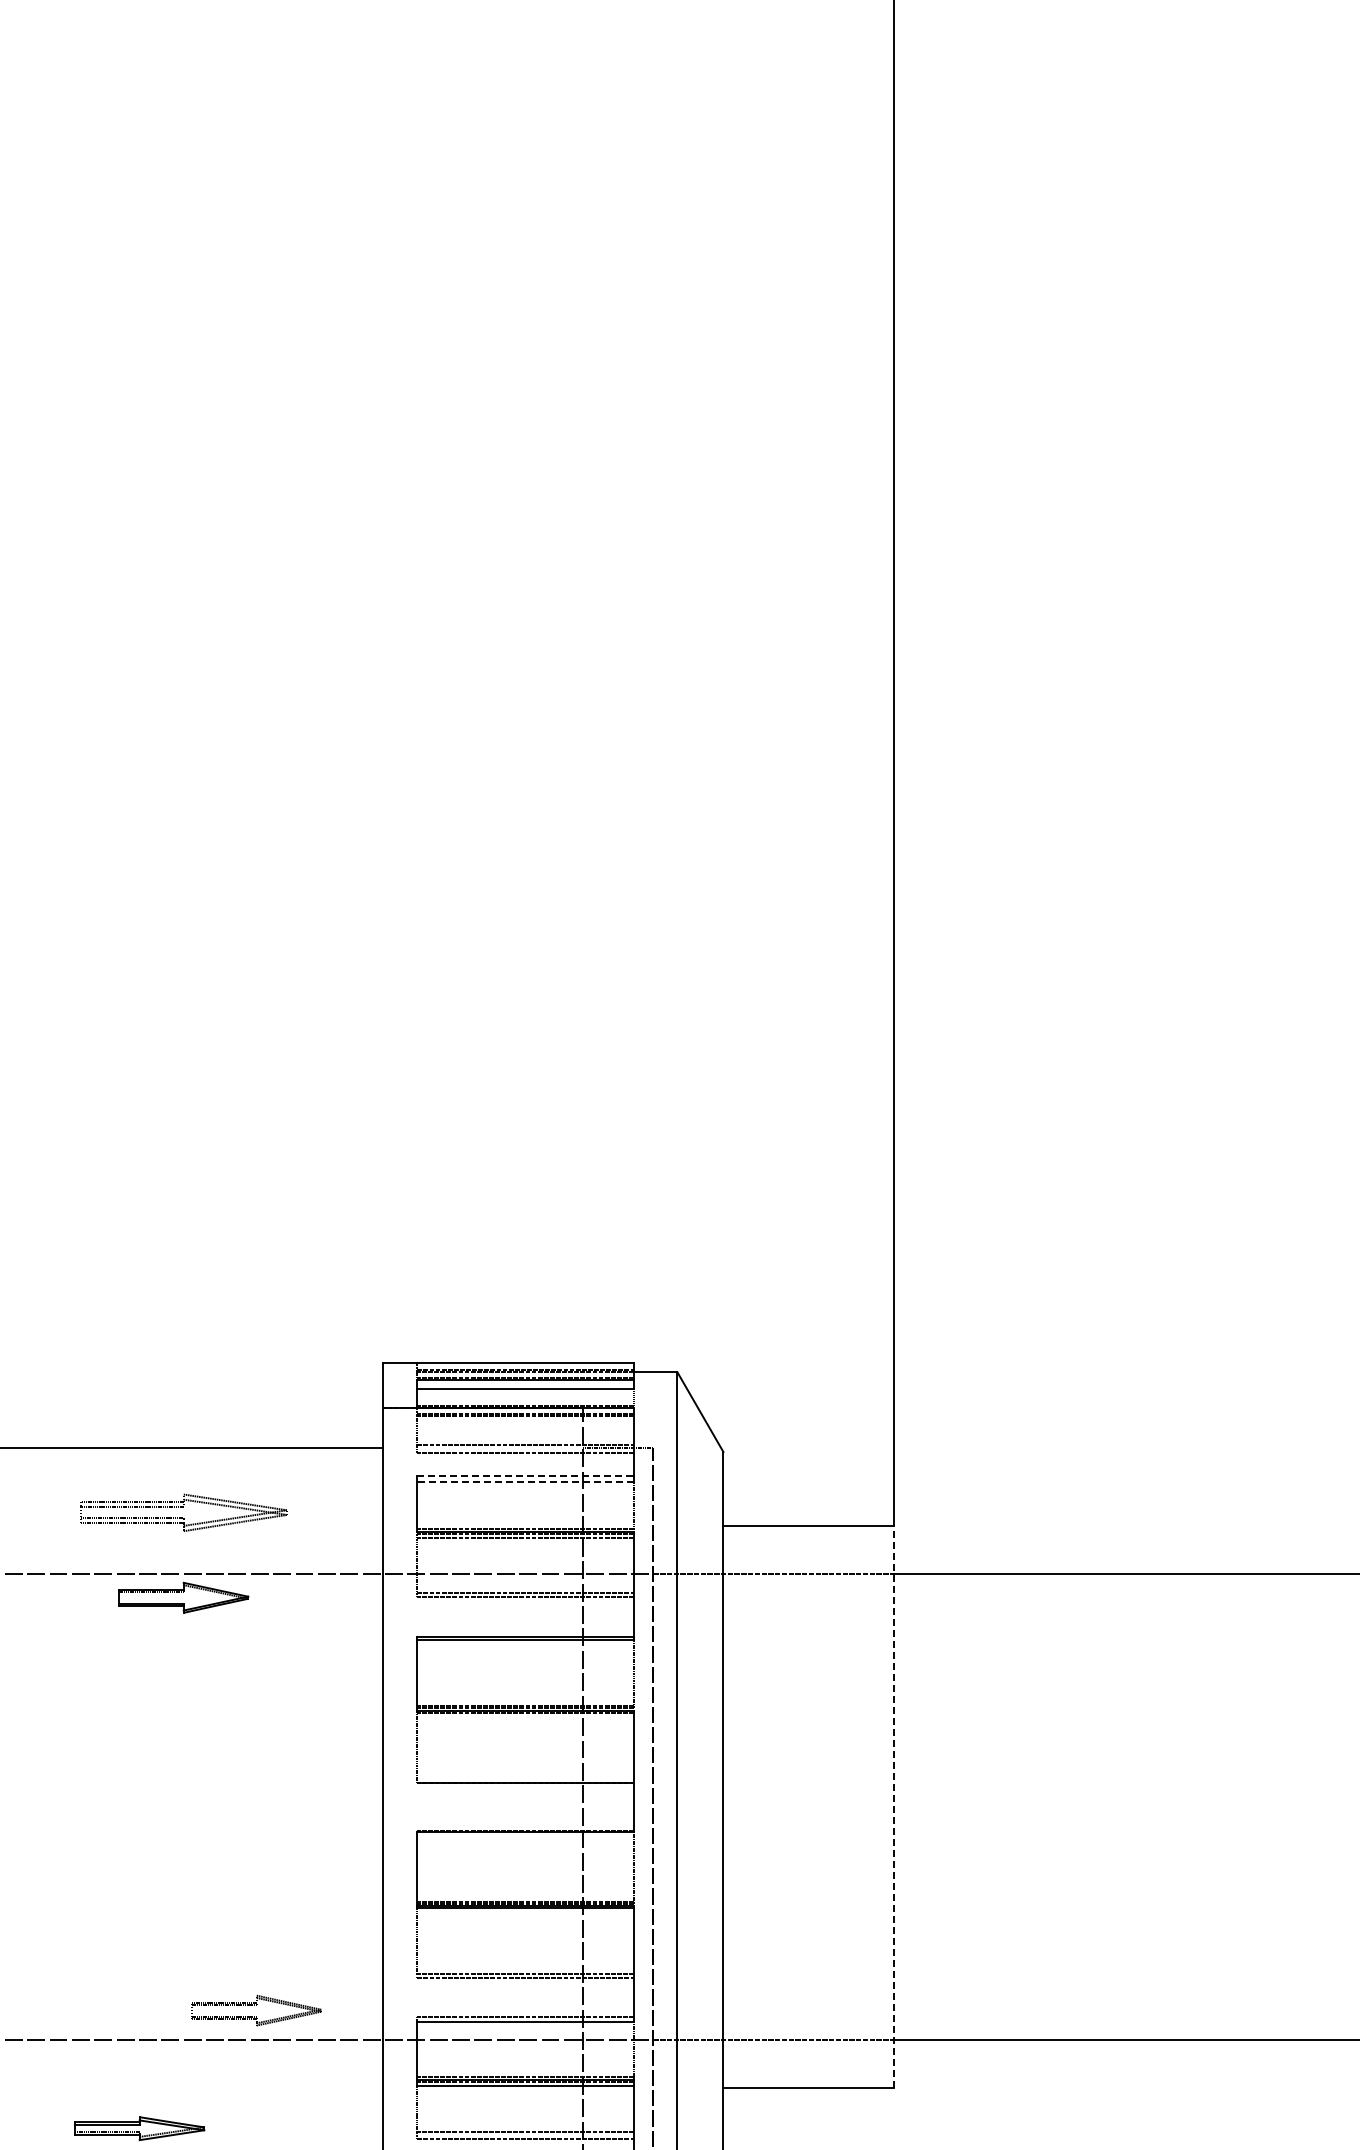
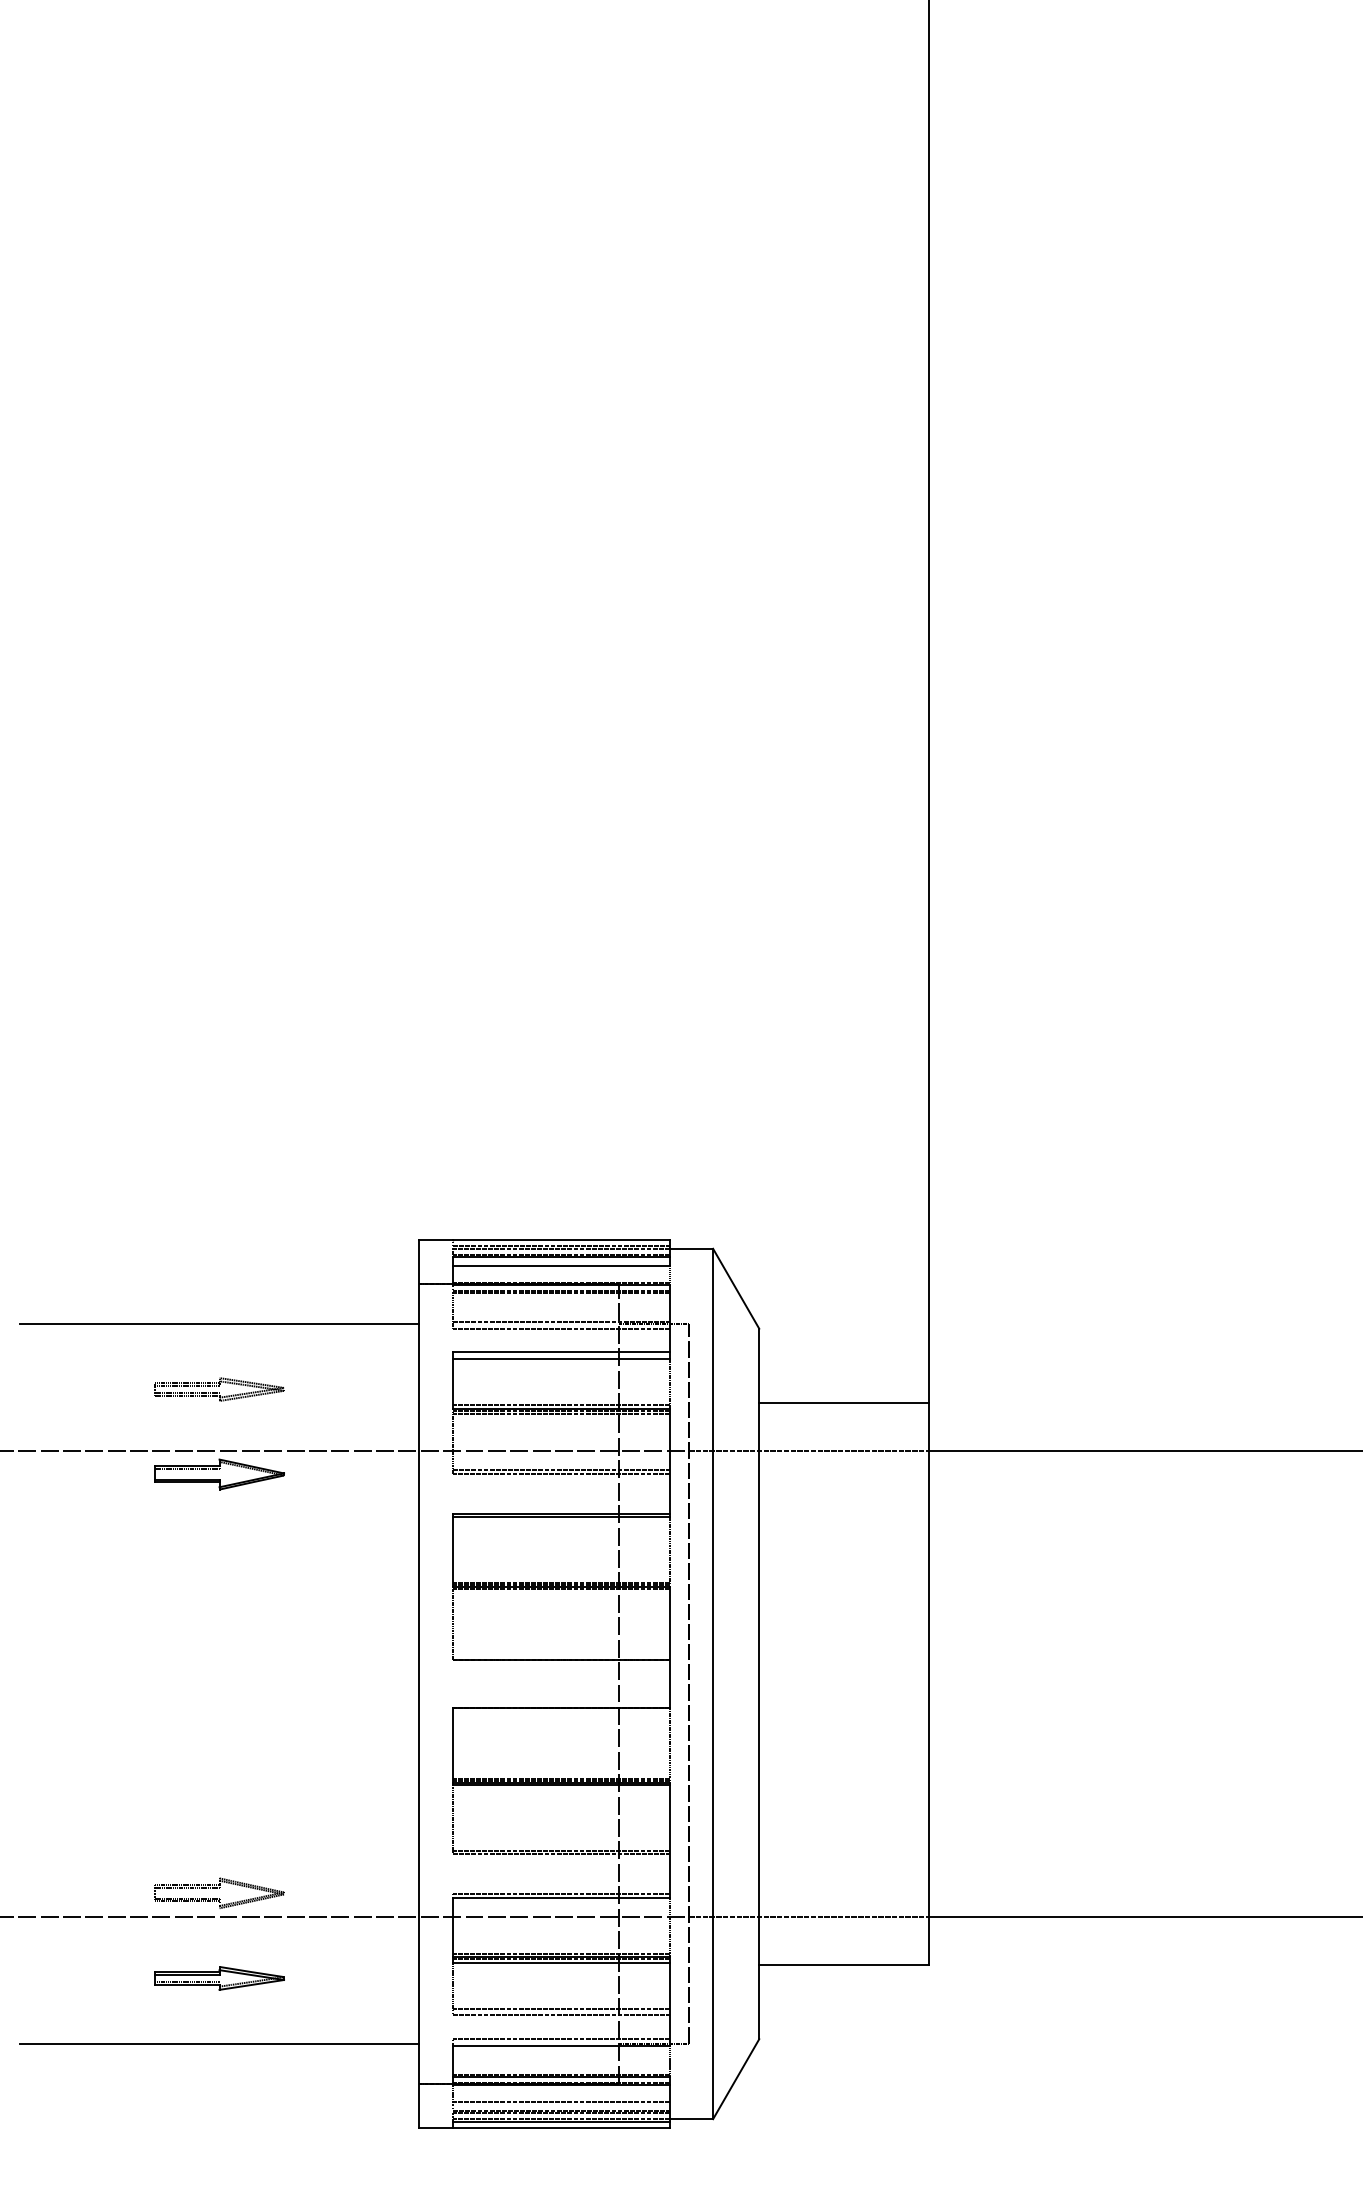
line: (525, 1475) -> (561, 1352), dashed -> solid
line: (524, 1482) -> (560, 1359), dashed -> solid
part: (183, 1512) -> (219, 1389), size x0.62
line: (893, 1806) -> (929, 1683), dashed -> solid
part: (256, 2009) -> (219, 1892), moved
part: (139, 2128) -> (219, 1978), moved

